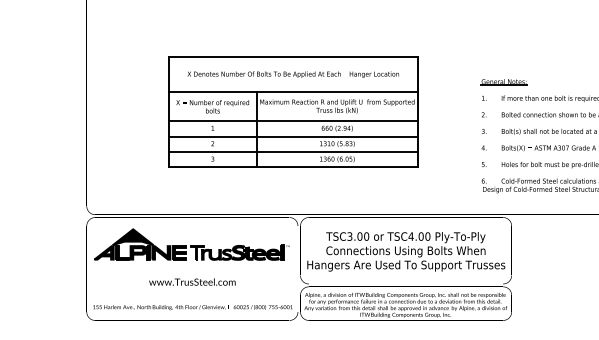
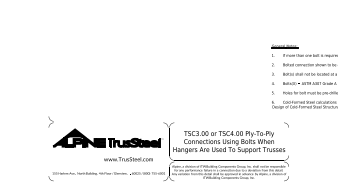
part: (293, 112) -> (165, 63), removed
text: (192, 282) -> (128, 159), moved

